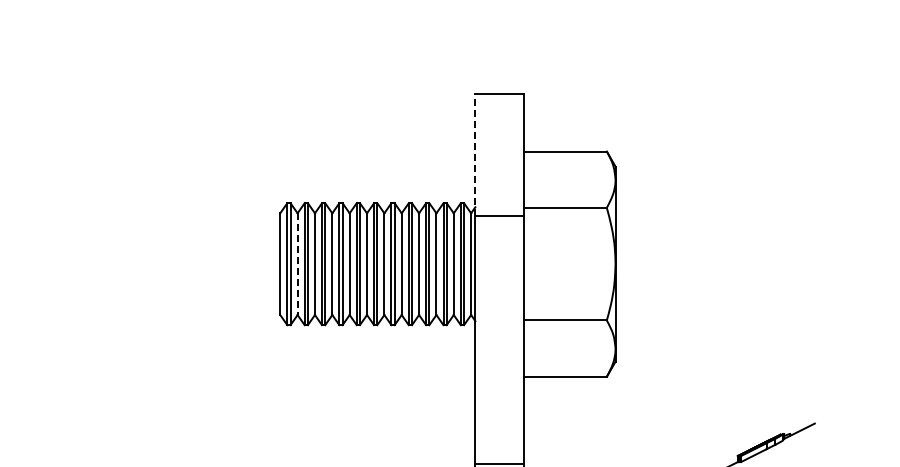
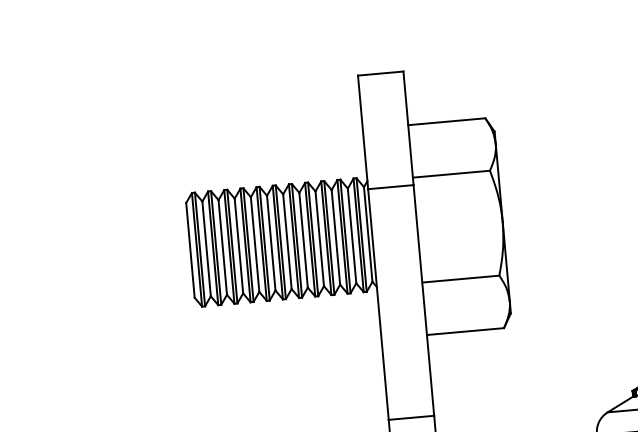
line: (475, 154) -> (363, 131), dashed -> solid
line: (297, 264) -> (206, 249), dashed -> solid

